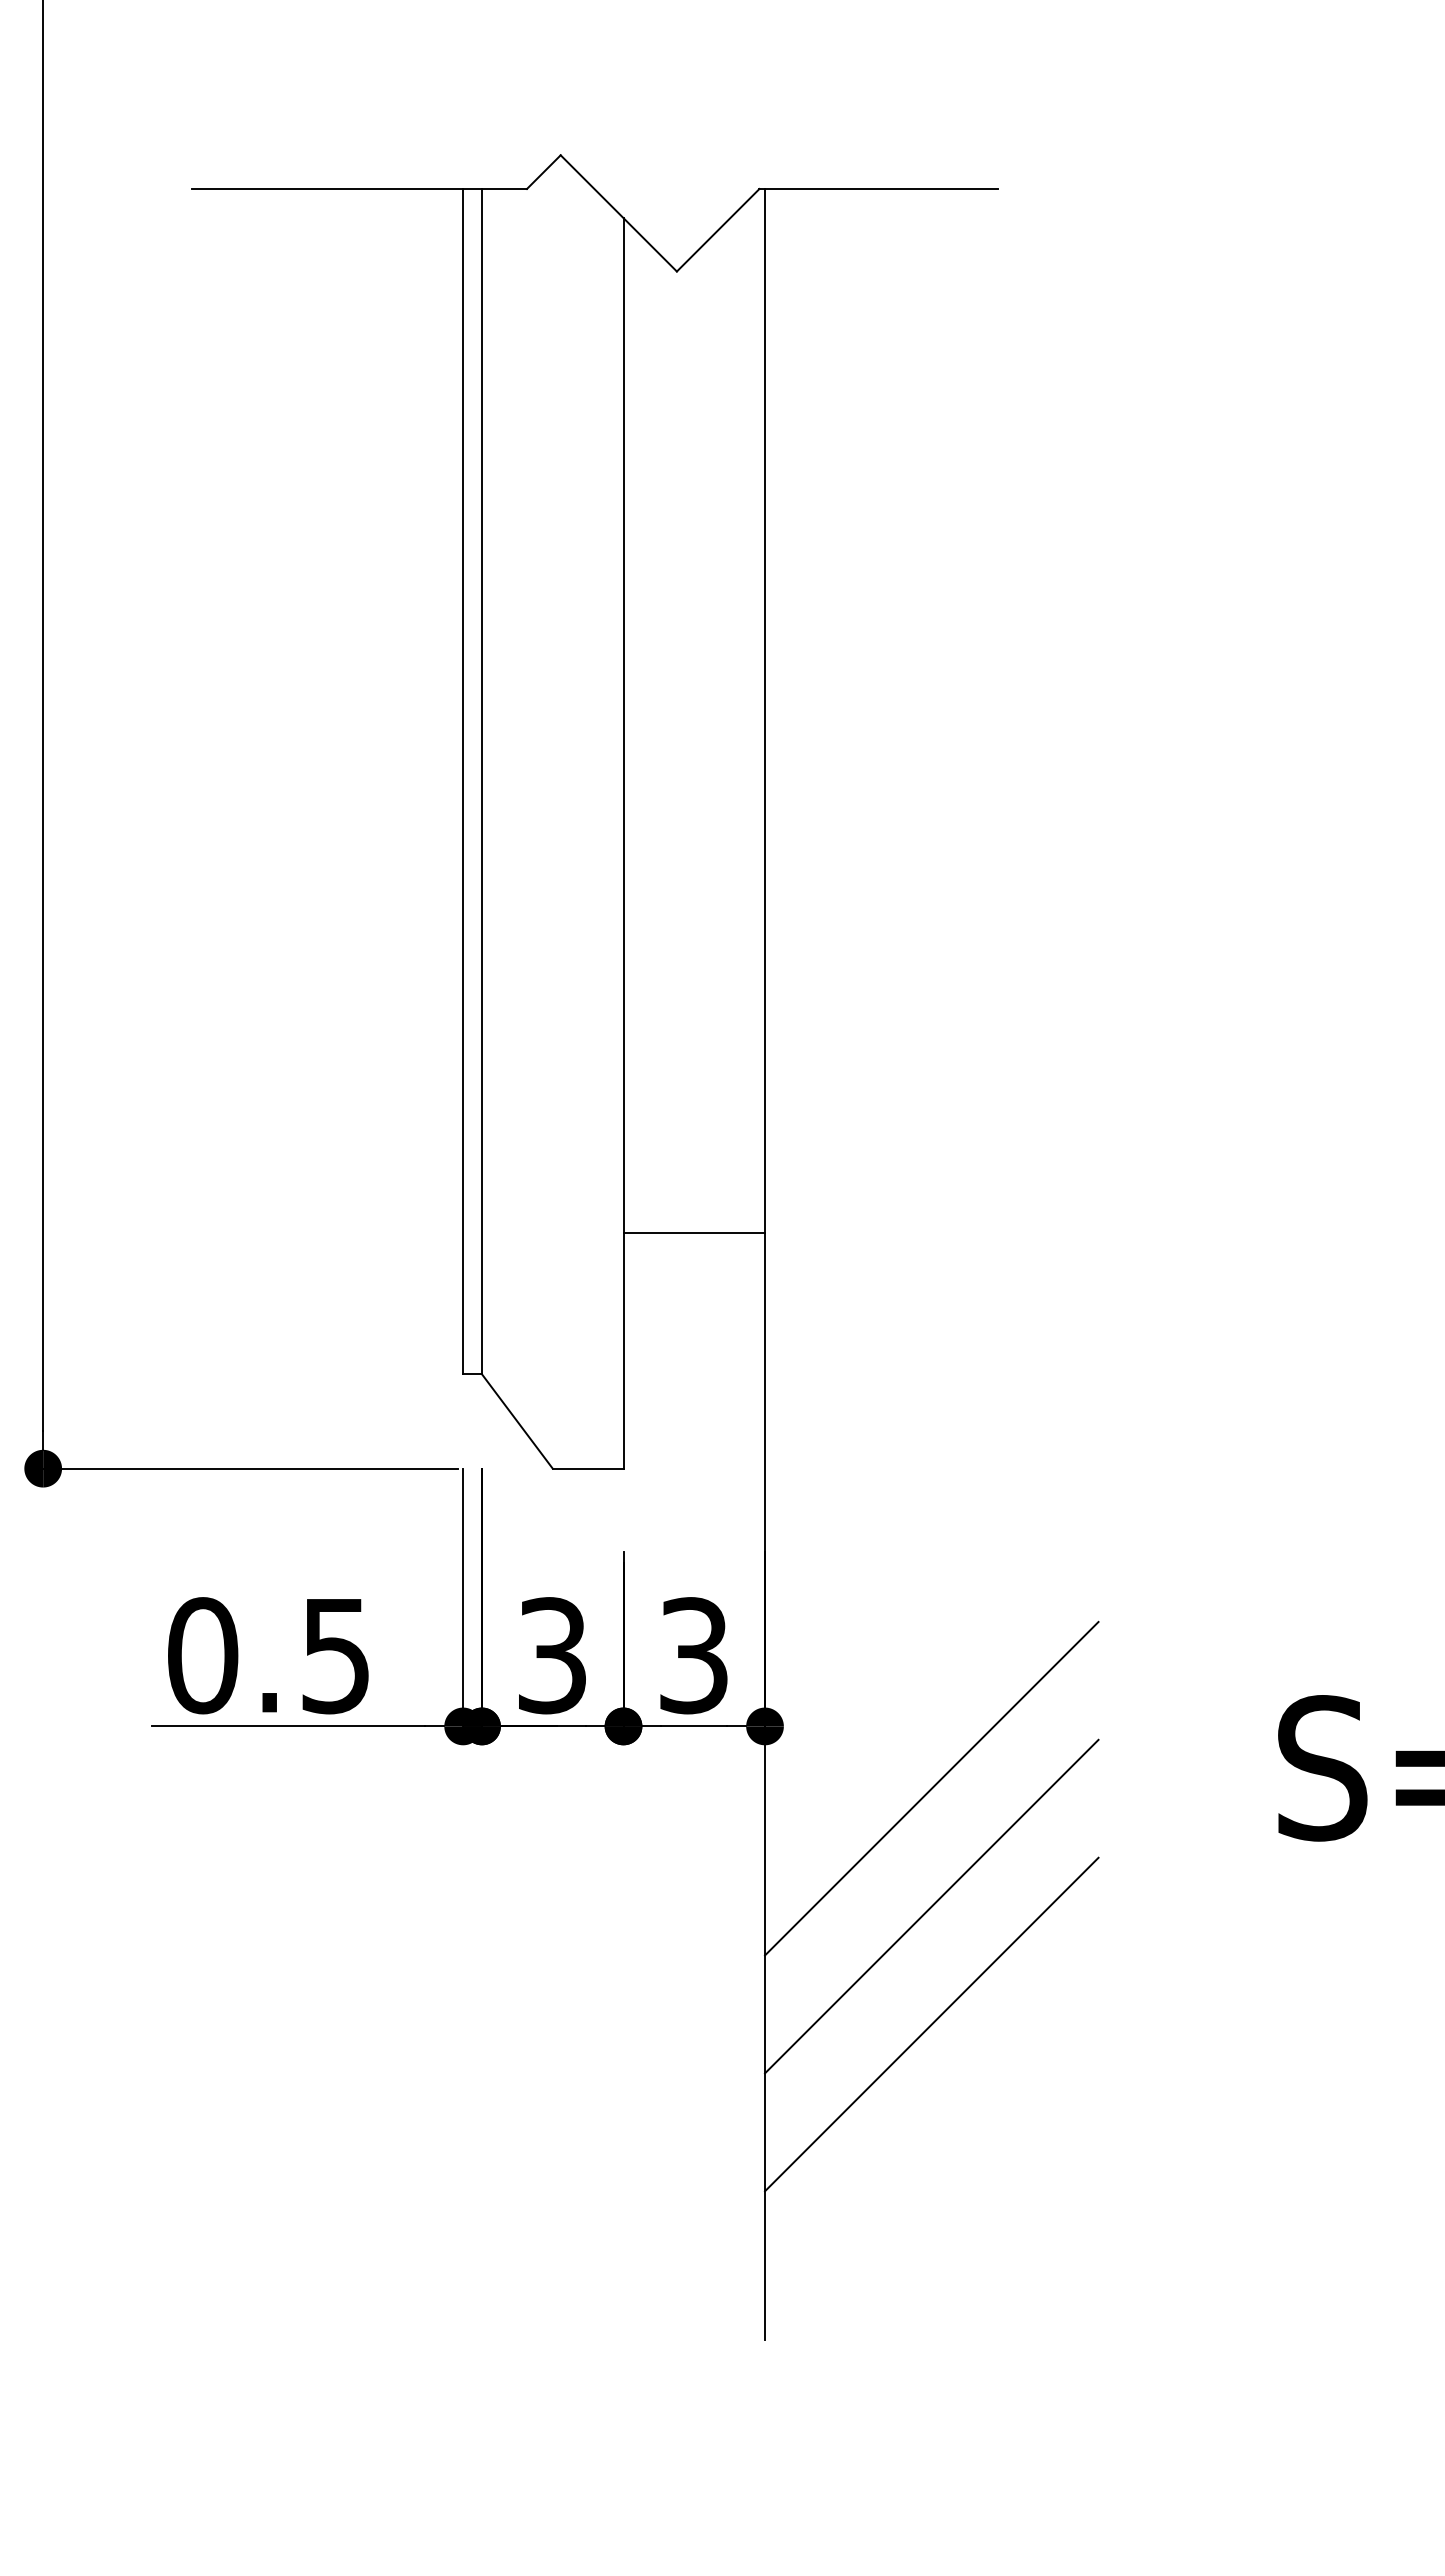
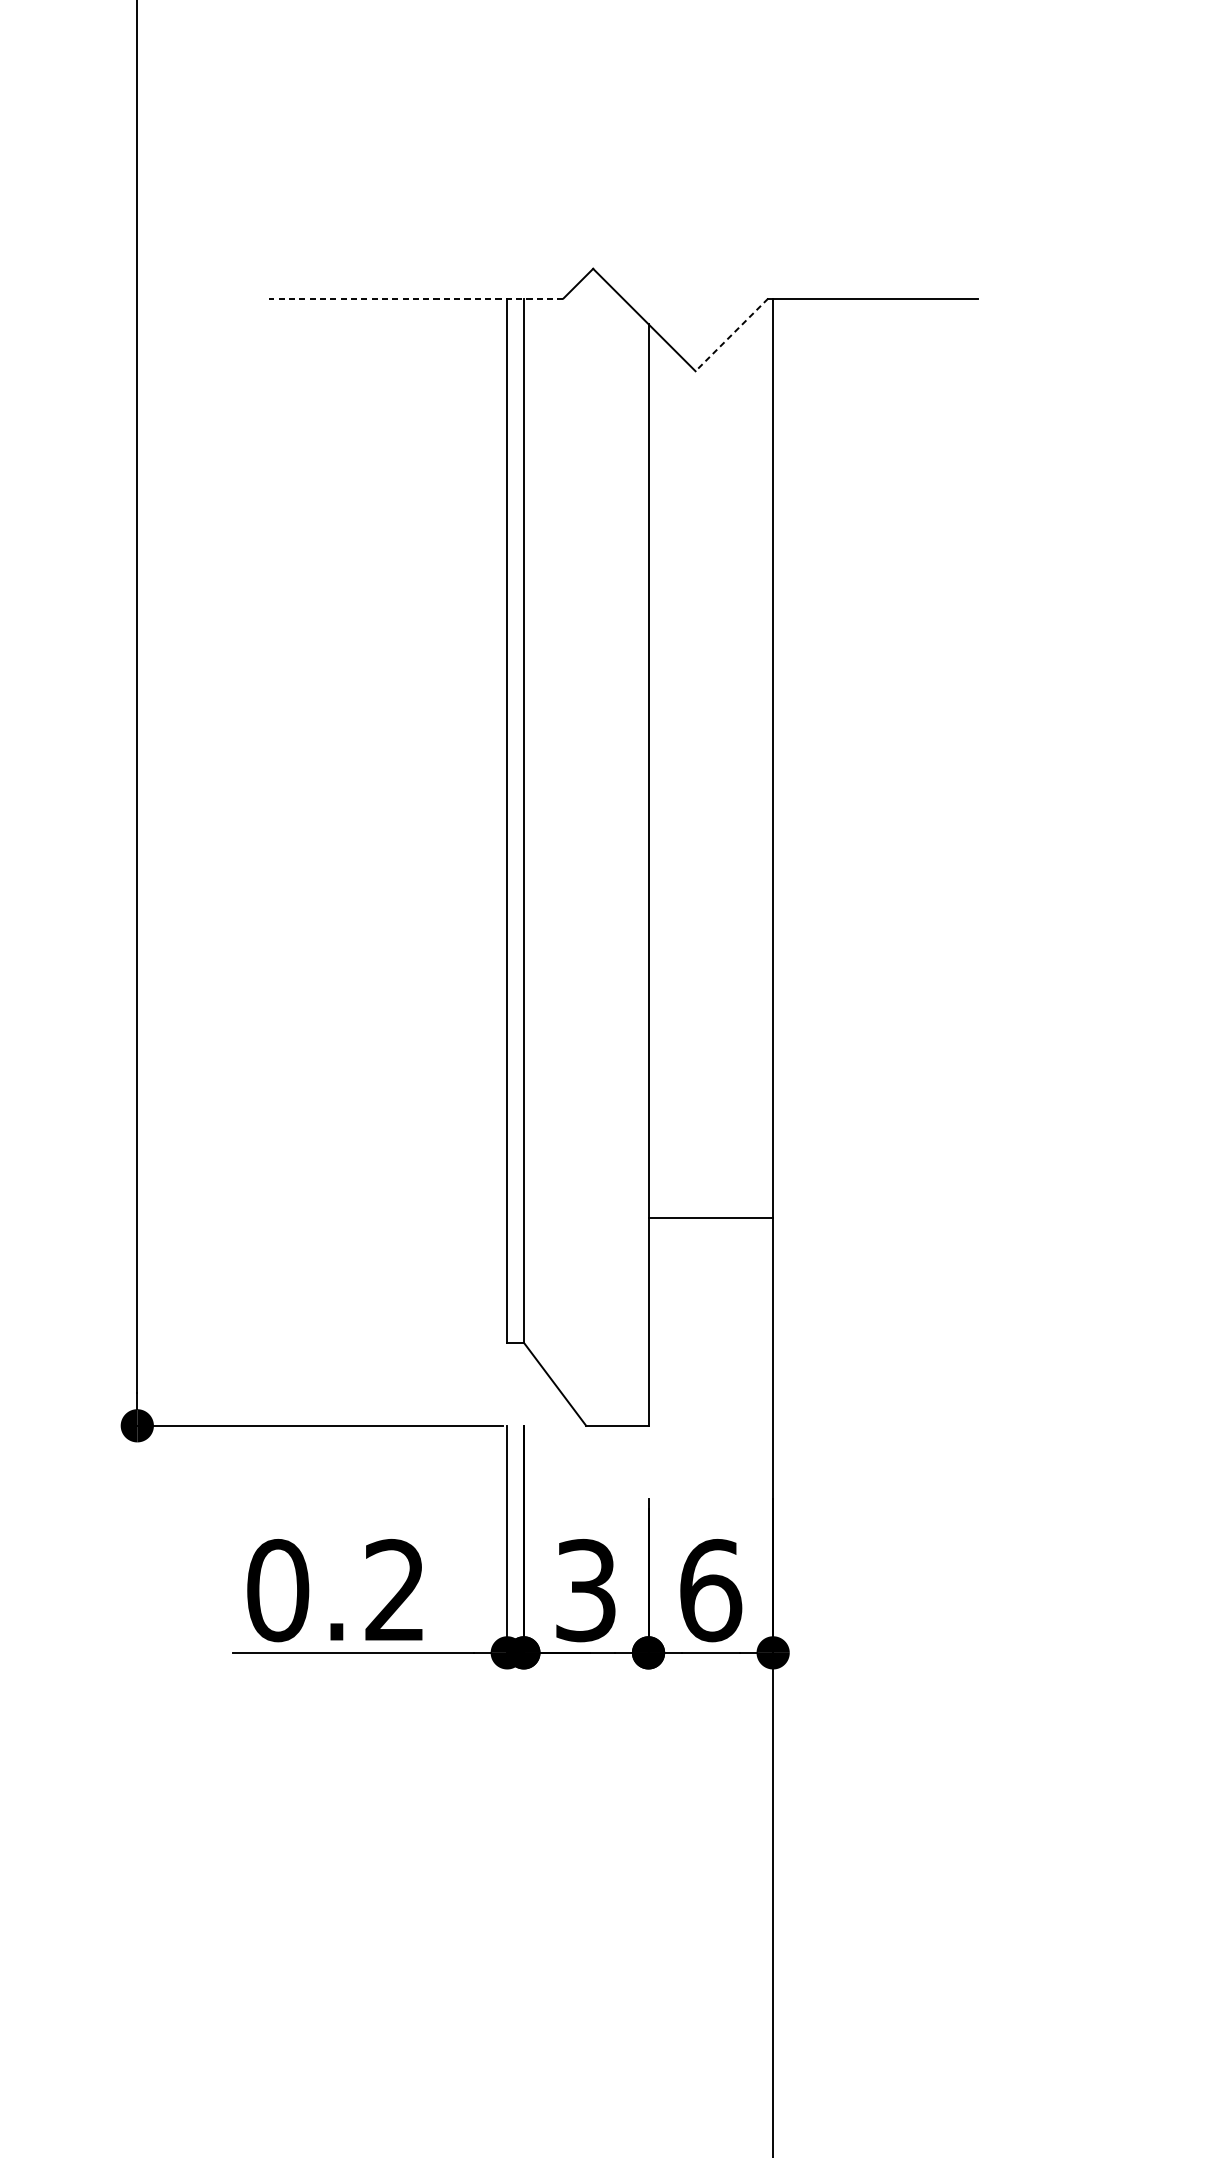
line: (359, 189) -> (415, 298), solid -> dashed
line: (717, 230) -> (731, 335), solid -> dashed
text: (335, 1655) -> (394, 1590), 0.5 -> 0.2
text: (694, 1655) -> (711, 1590), 3 -> 6
line: (931, 1788) -> (919, 1707), removed
line: (931, 1906) -> (919, 1811), removed
line: (931, 2024) -> (919, 1915), removed

